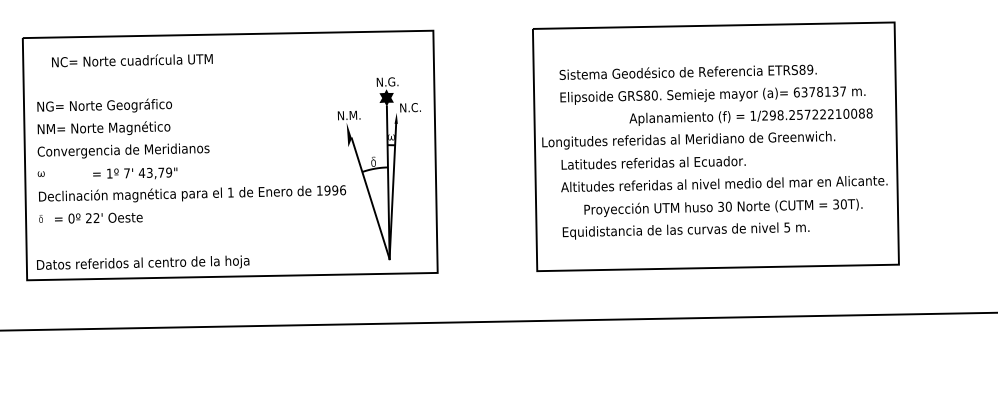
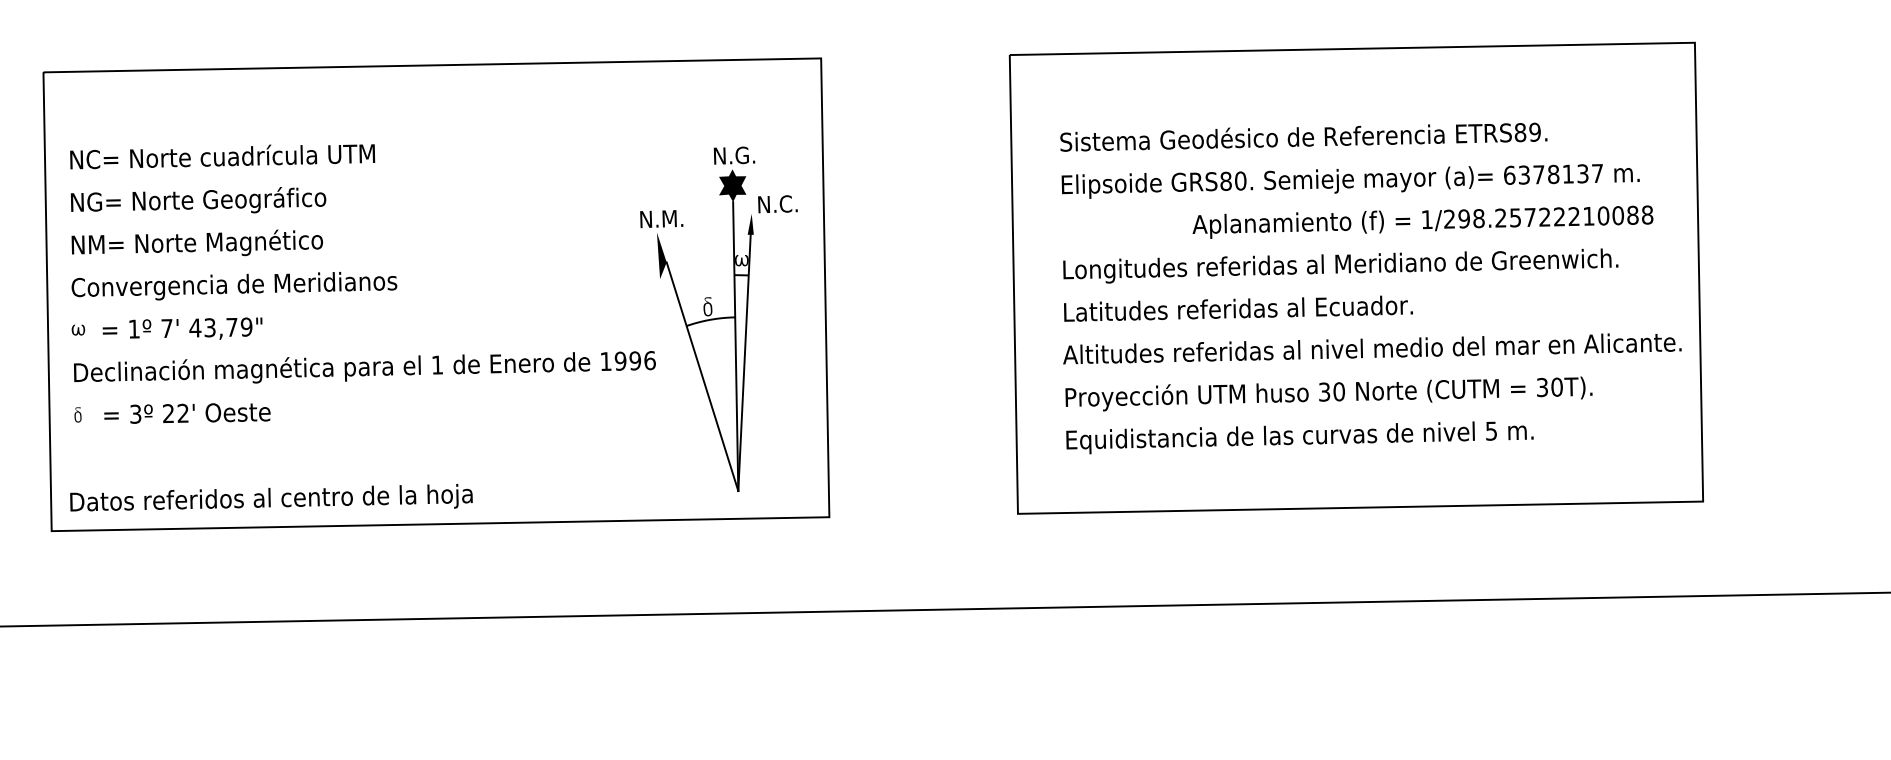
text: (132, 60) -> (222, 156), moved
text: (688, 140) -> (1340, 266), moved
text: (135, 173) -> (183, 328), moved
text: (723, 207) -> (1329, 393), moved
text: (71, 218) -> (135, 414), 0º -> 3º

